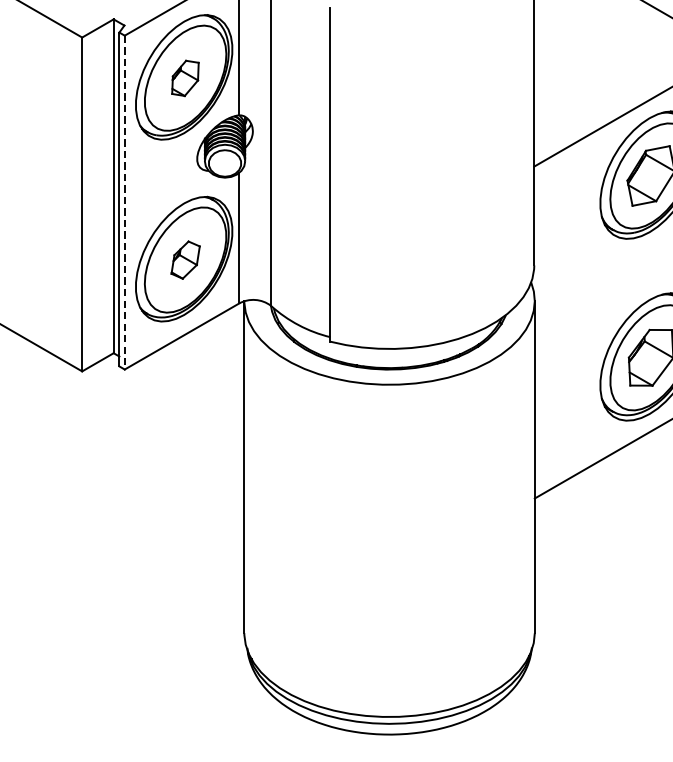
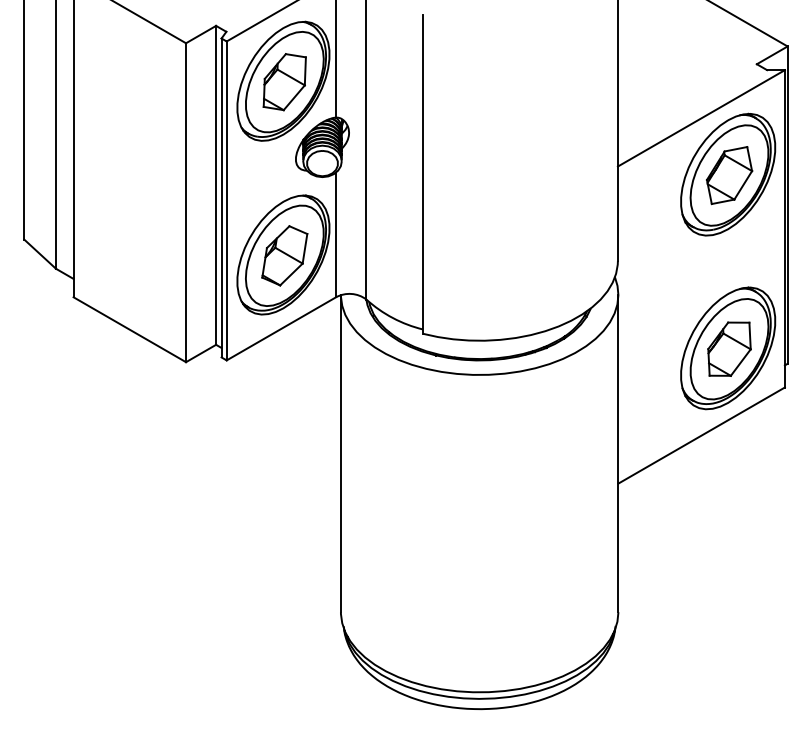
part: (185, 78) -> (284, 82), size x1.67
line: (124, 203) -> (226, 201), dashed -> solid
part: (185, 259) -> (284, 255), size x1.67

